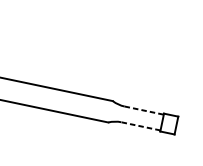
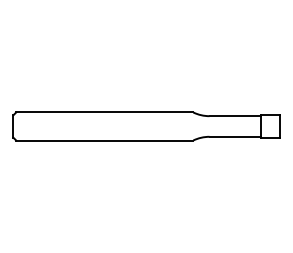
line: (144, 110) -> (235, 116), dashed -> solid
line: (141, 126) -> (235, 136), dashed -> solid

